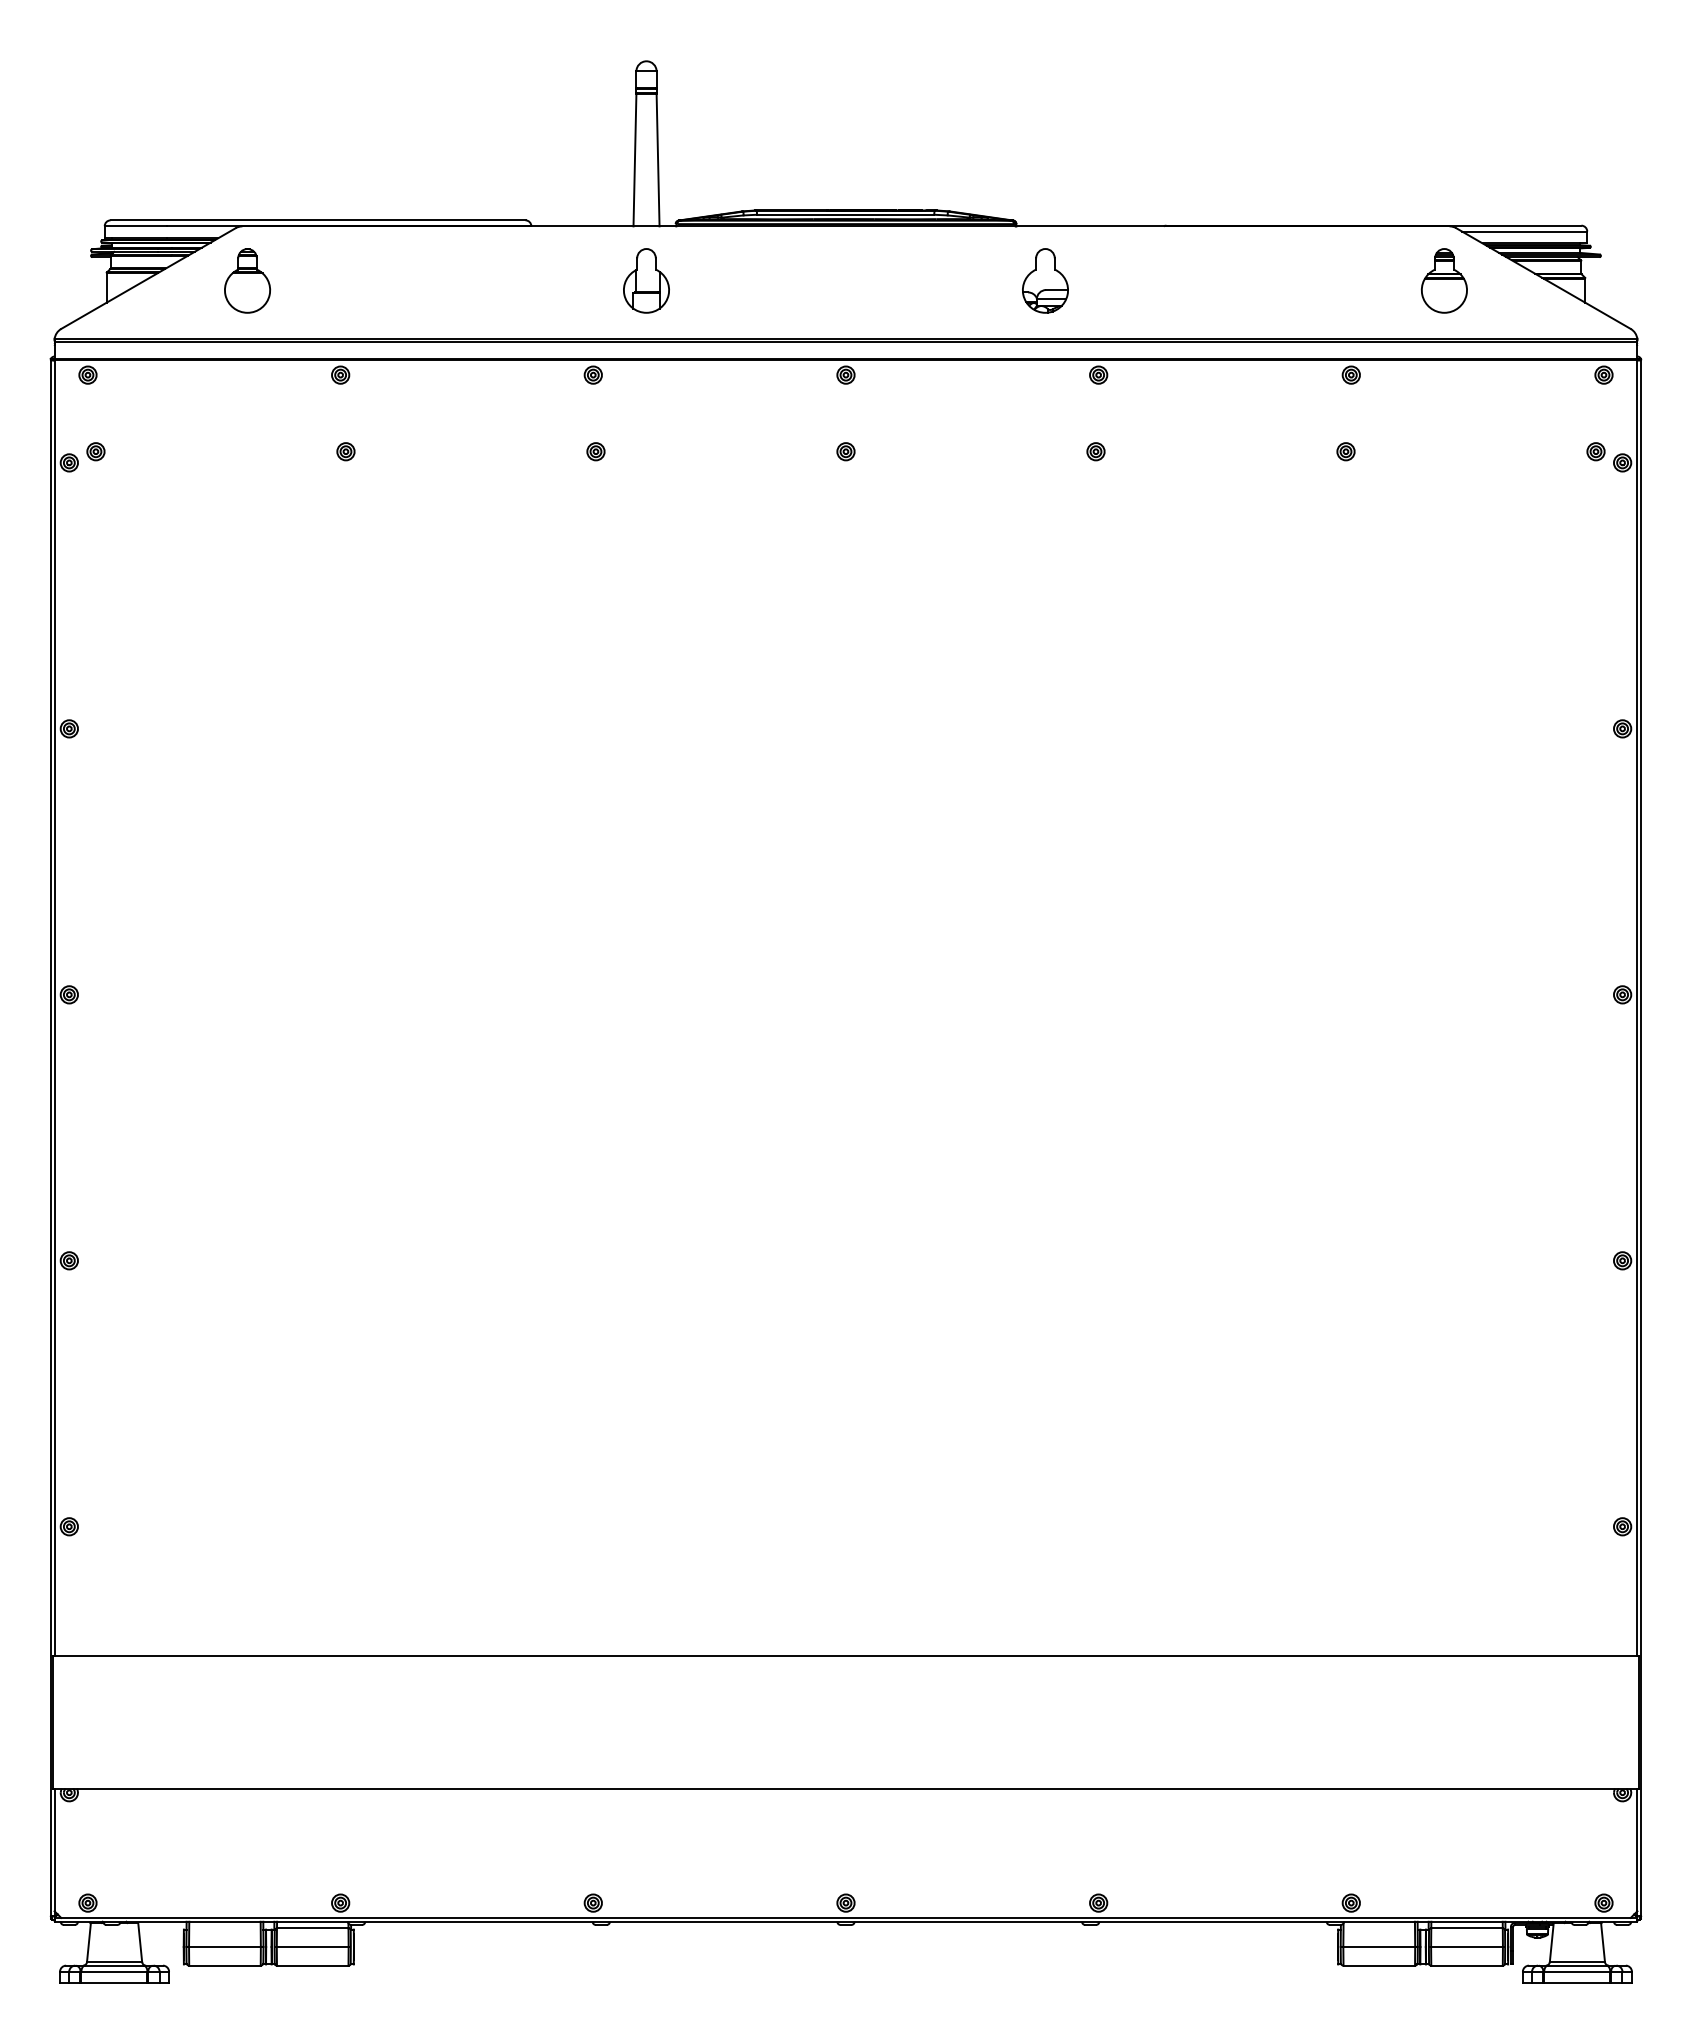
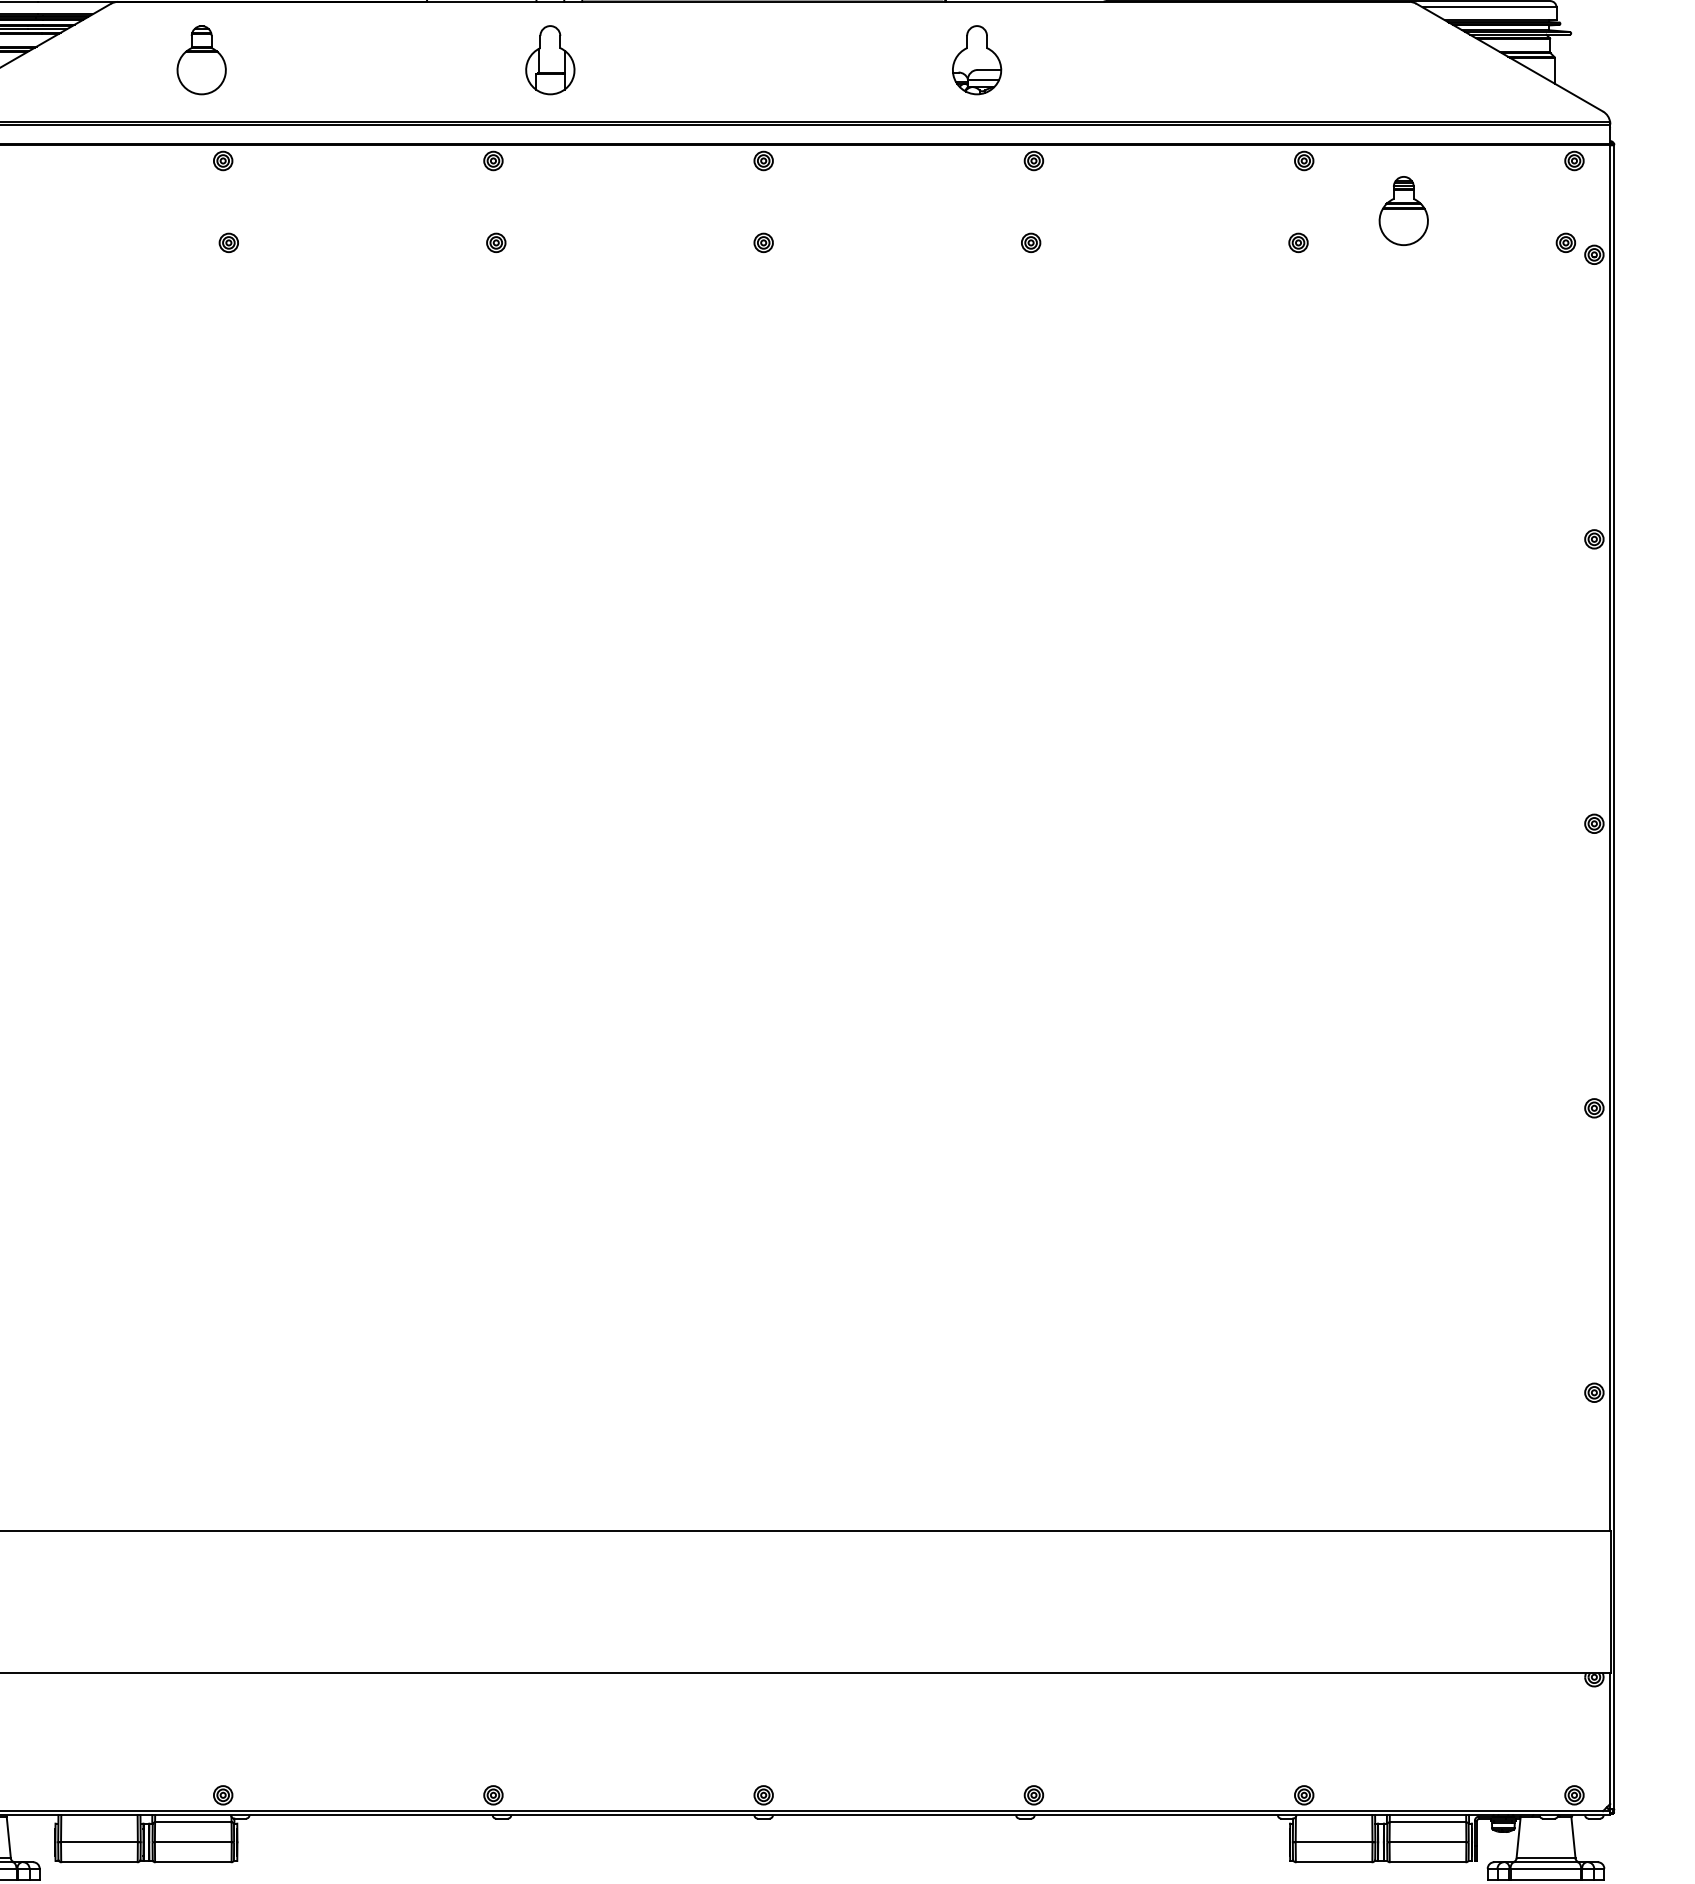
part: (247, 280) -> (201, 59), moved
part: (1443, 280) -> (1402, 210), moved

